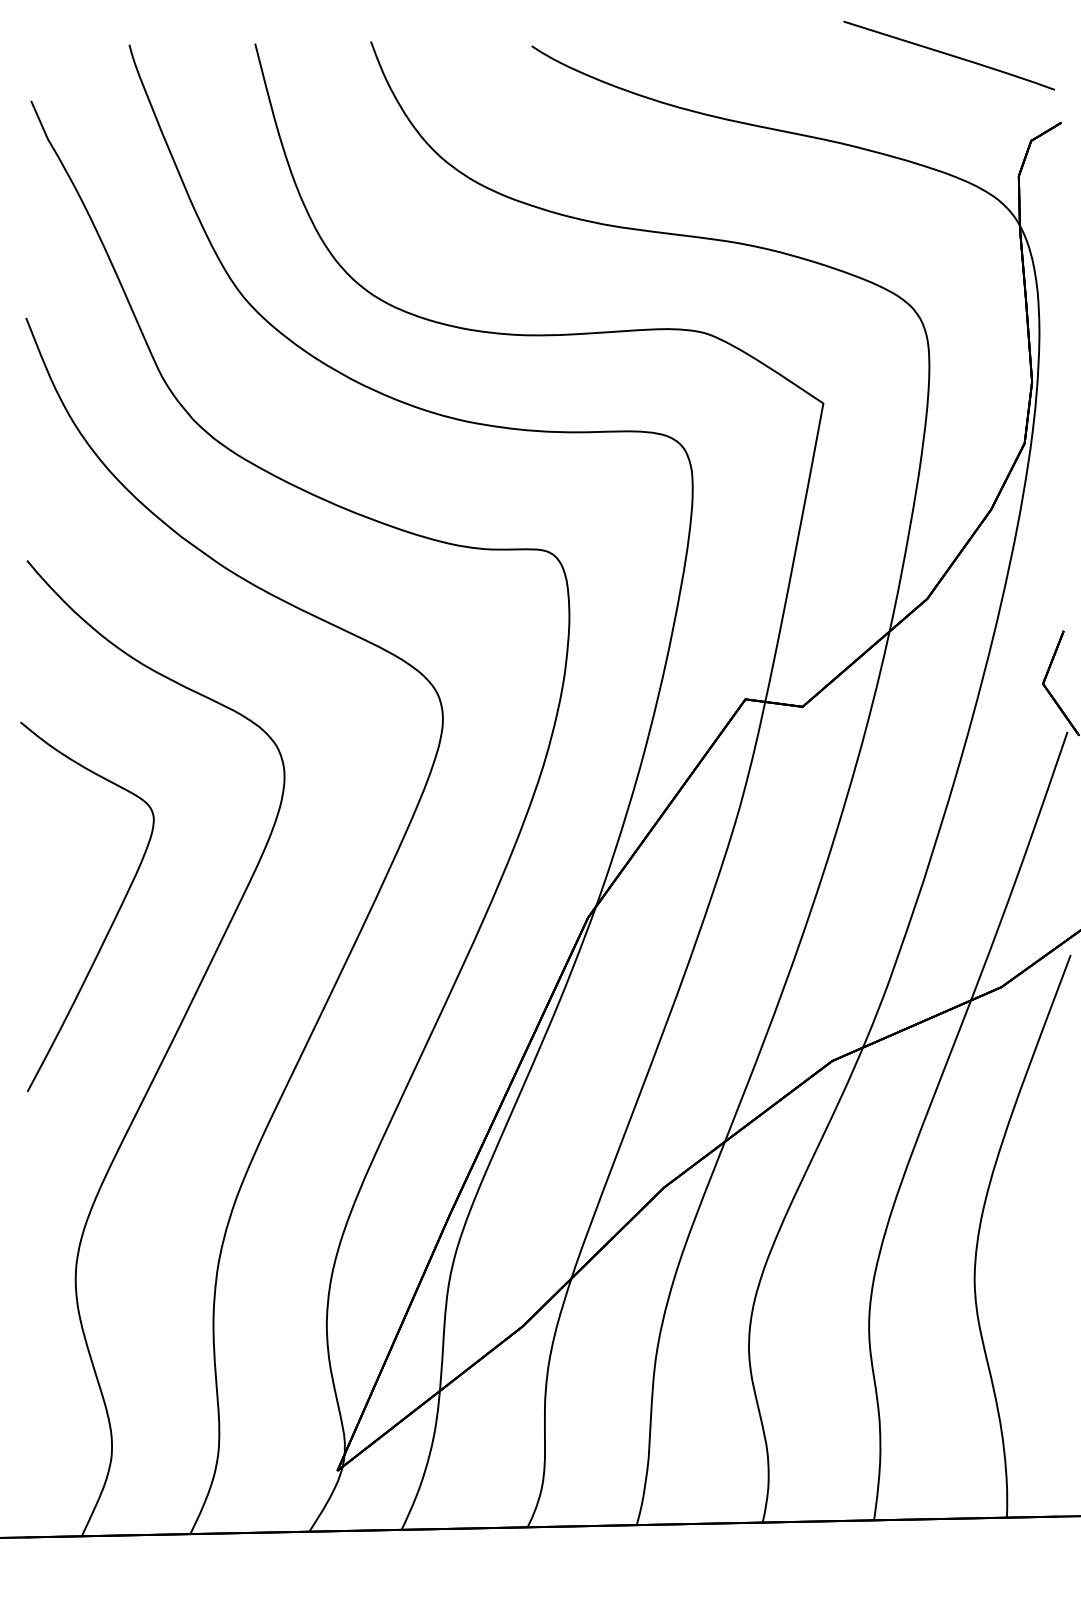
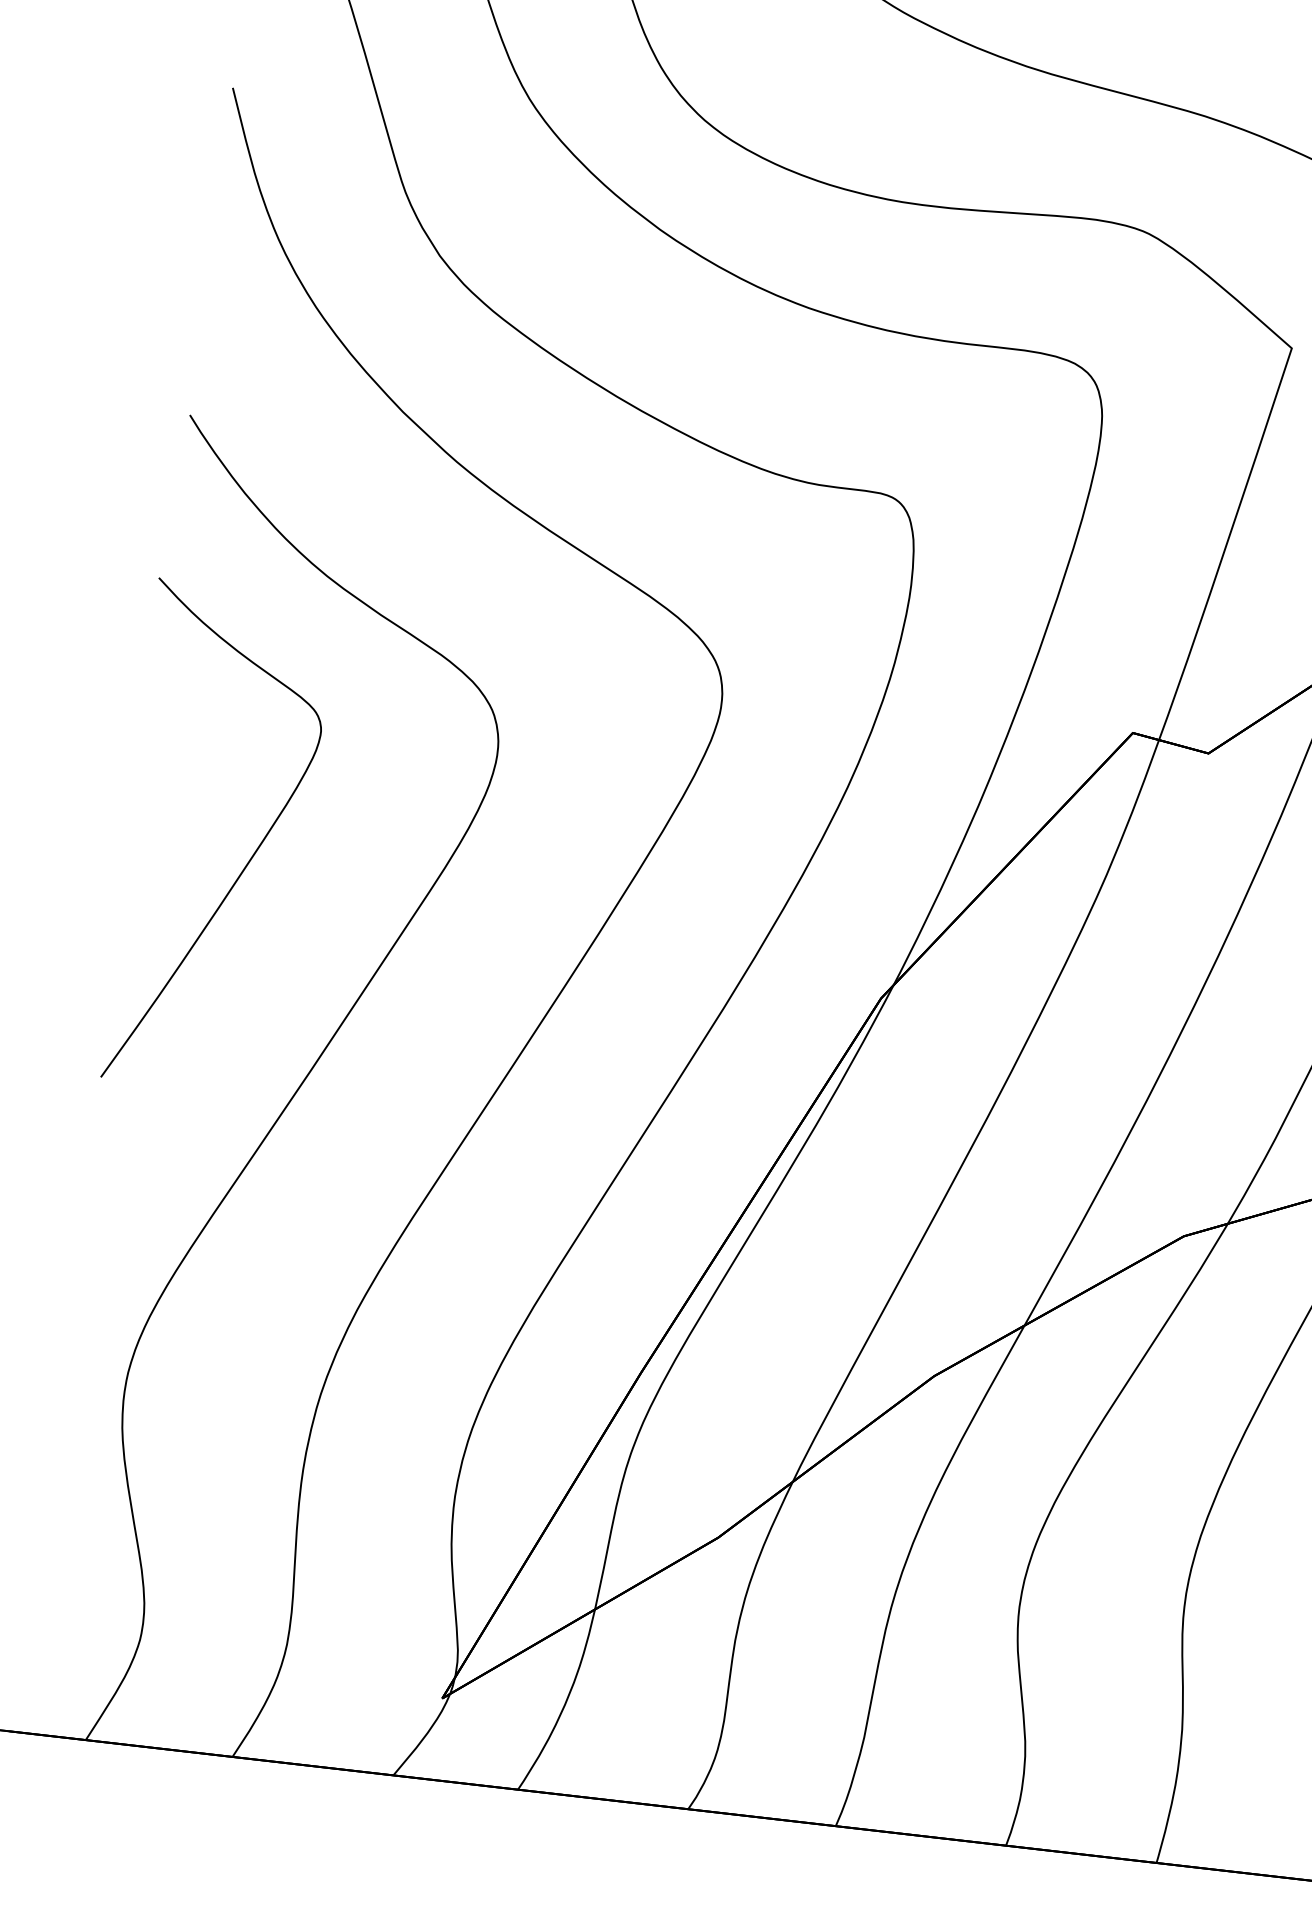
part: (113, 919) -> (248, 860), moved

